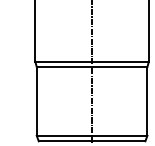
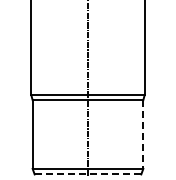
line: (147, 102) -> (143, 135), solid -> dashed
line: (92, 141) -> (88, 174), solid -> dashed

